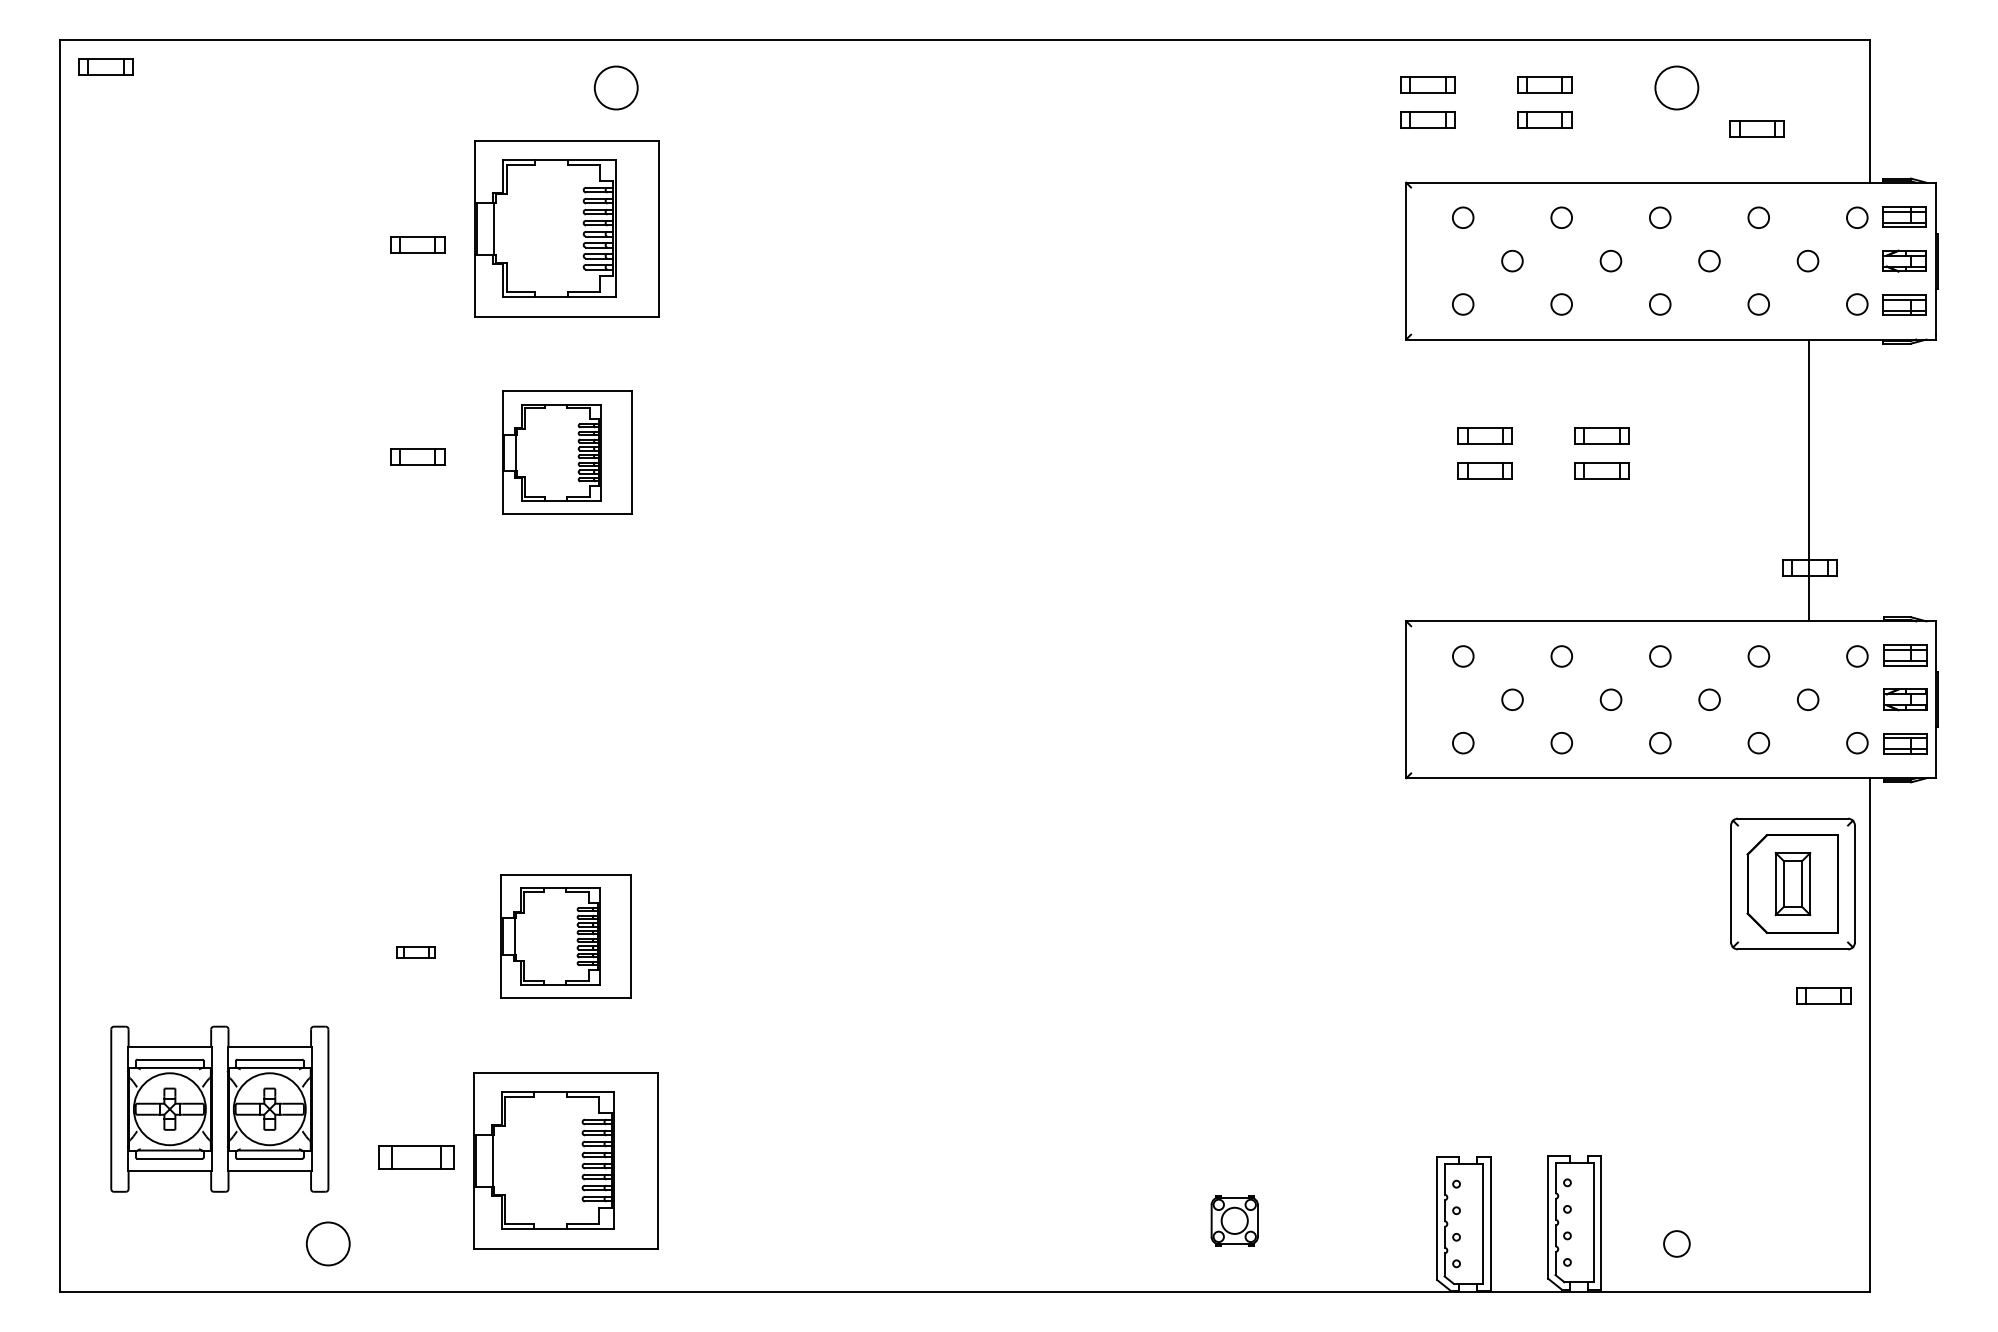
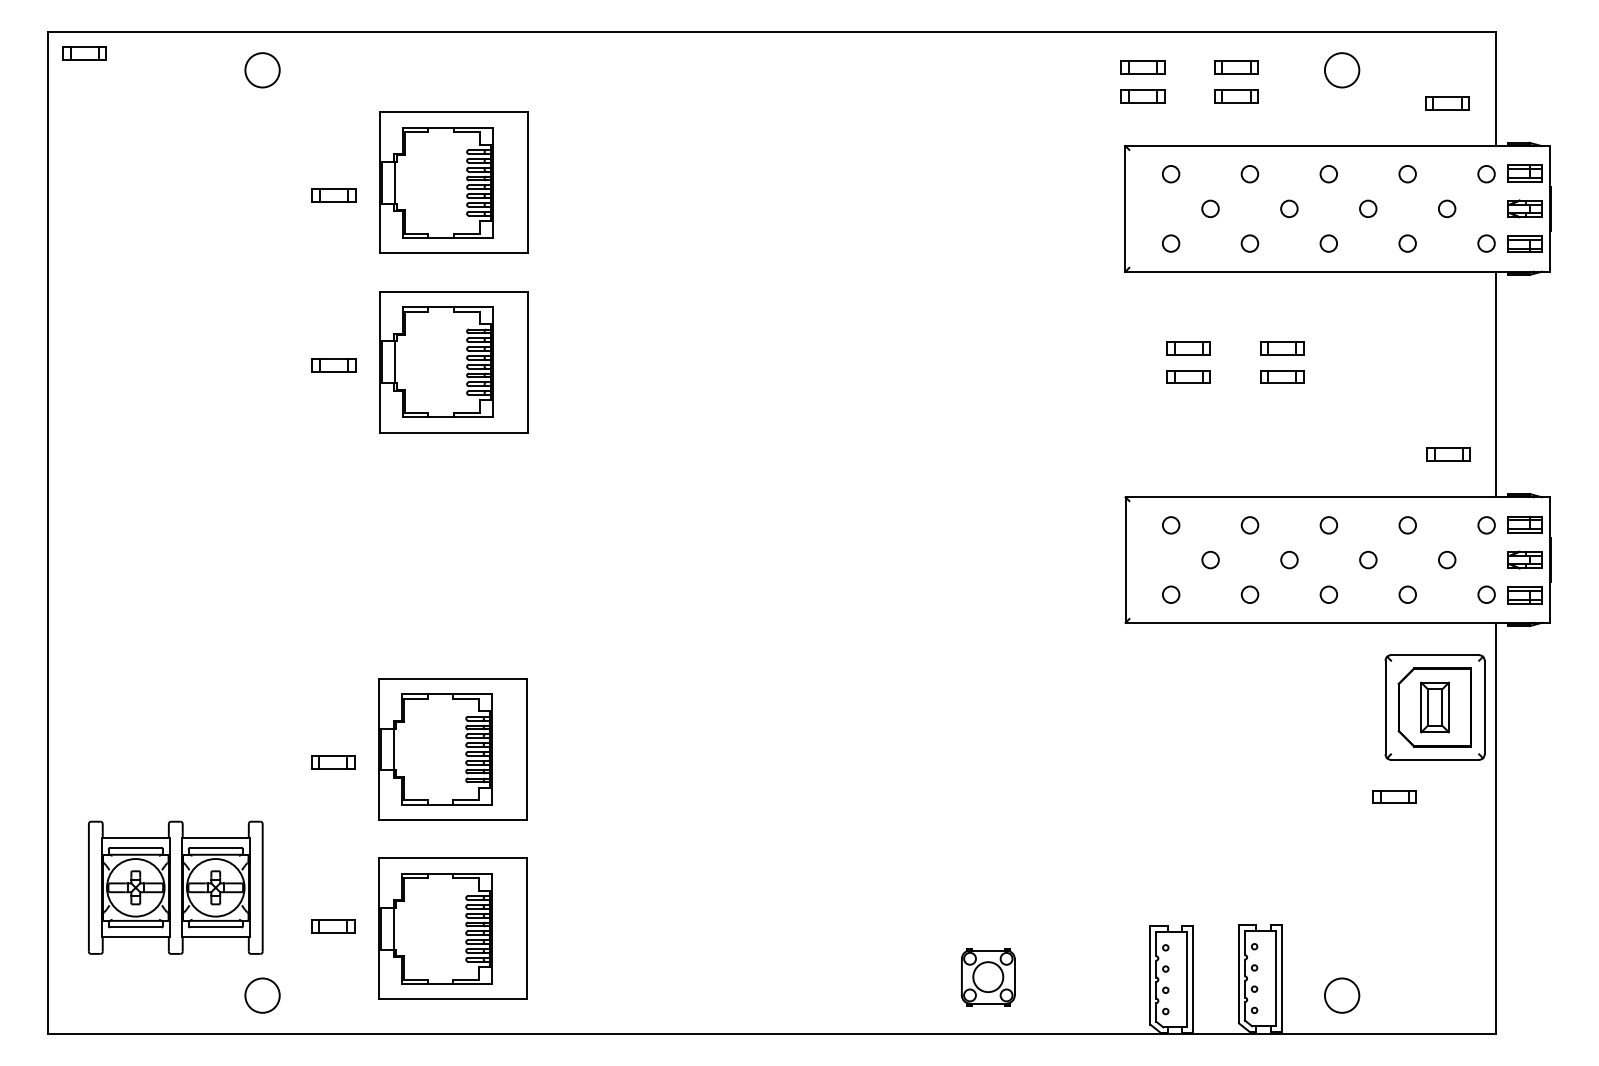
circle: (615, 87) -> (261, 69), moved
part: (1756, 128) -> (1446, 102), moved
part: (566, 452) -> (453, 362), size x1.43
line: (1808, 480) -> (1496, 384), moved
part: (565, 936) -> (452, 749), size x1.43
part: (415, 952) -> (332, 762), size x1.43
part: (1823, 995) -> (1394, 796), moved
part: (415, 1157) -> (332, 926), size x0.71
part: (1234, 1220) -> (988, 976), size x1.43
circle: (1676, 1243) -> (1341, 995), size x1.67

